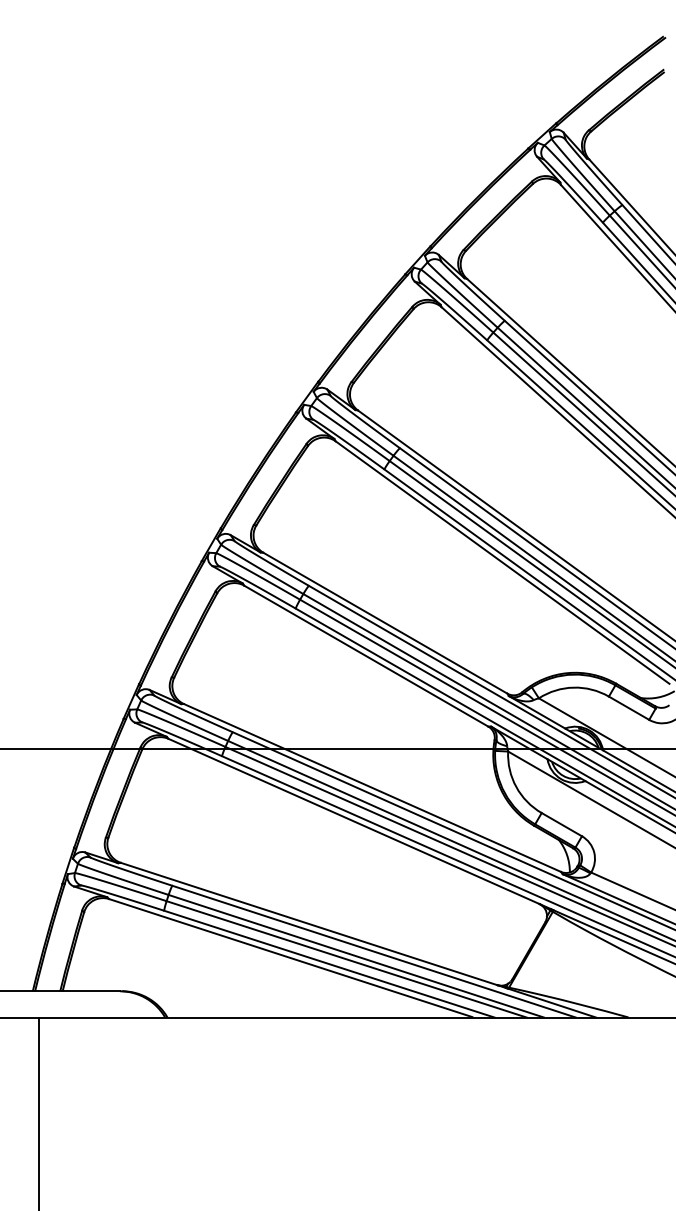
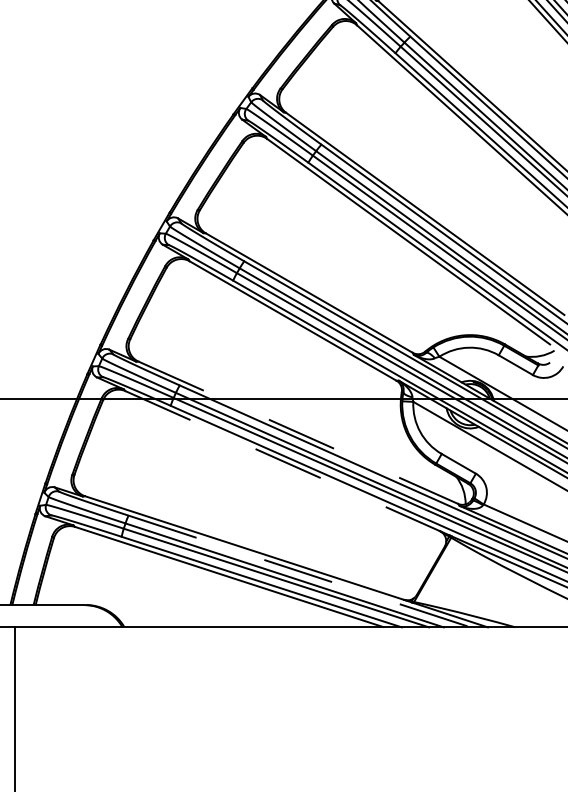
line: (373, 788) -> (299, 433), solid -> dashed
line: (353, 821) -> (282, 461), solid -> dashed
line: (374, 951) -> (300, 571), solid -> dashed

